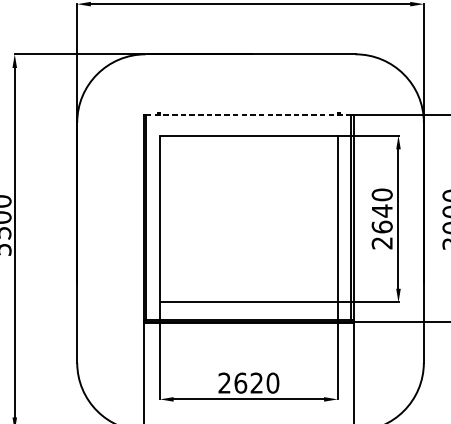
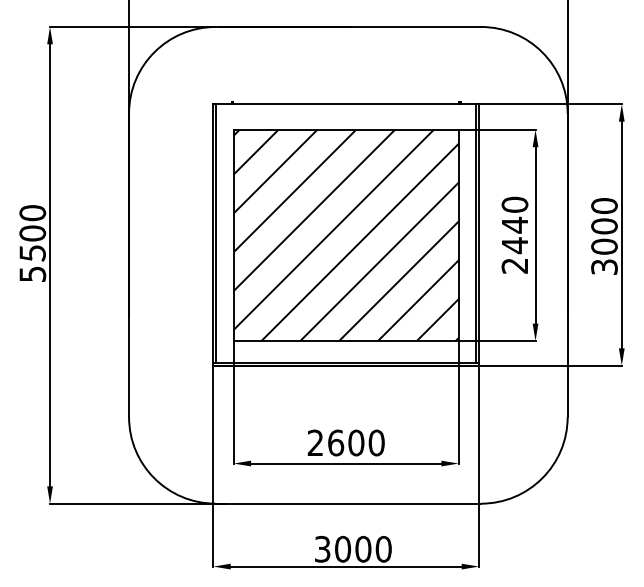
line: (249, 115) -> (346, 104), dashed -> solid
hatch: (248, 218) -> (345, 234), added
text: (381, 227) -> (514, 245), 2640 -> 2440
text: (256, 382) -> (356, 442), 2620 -> 2600

